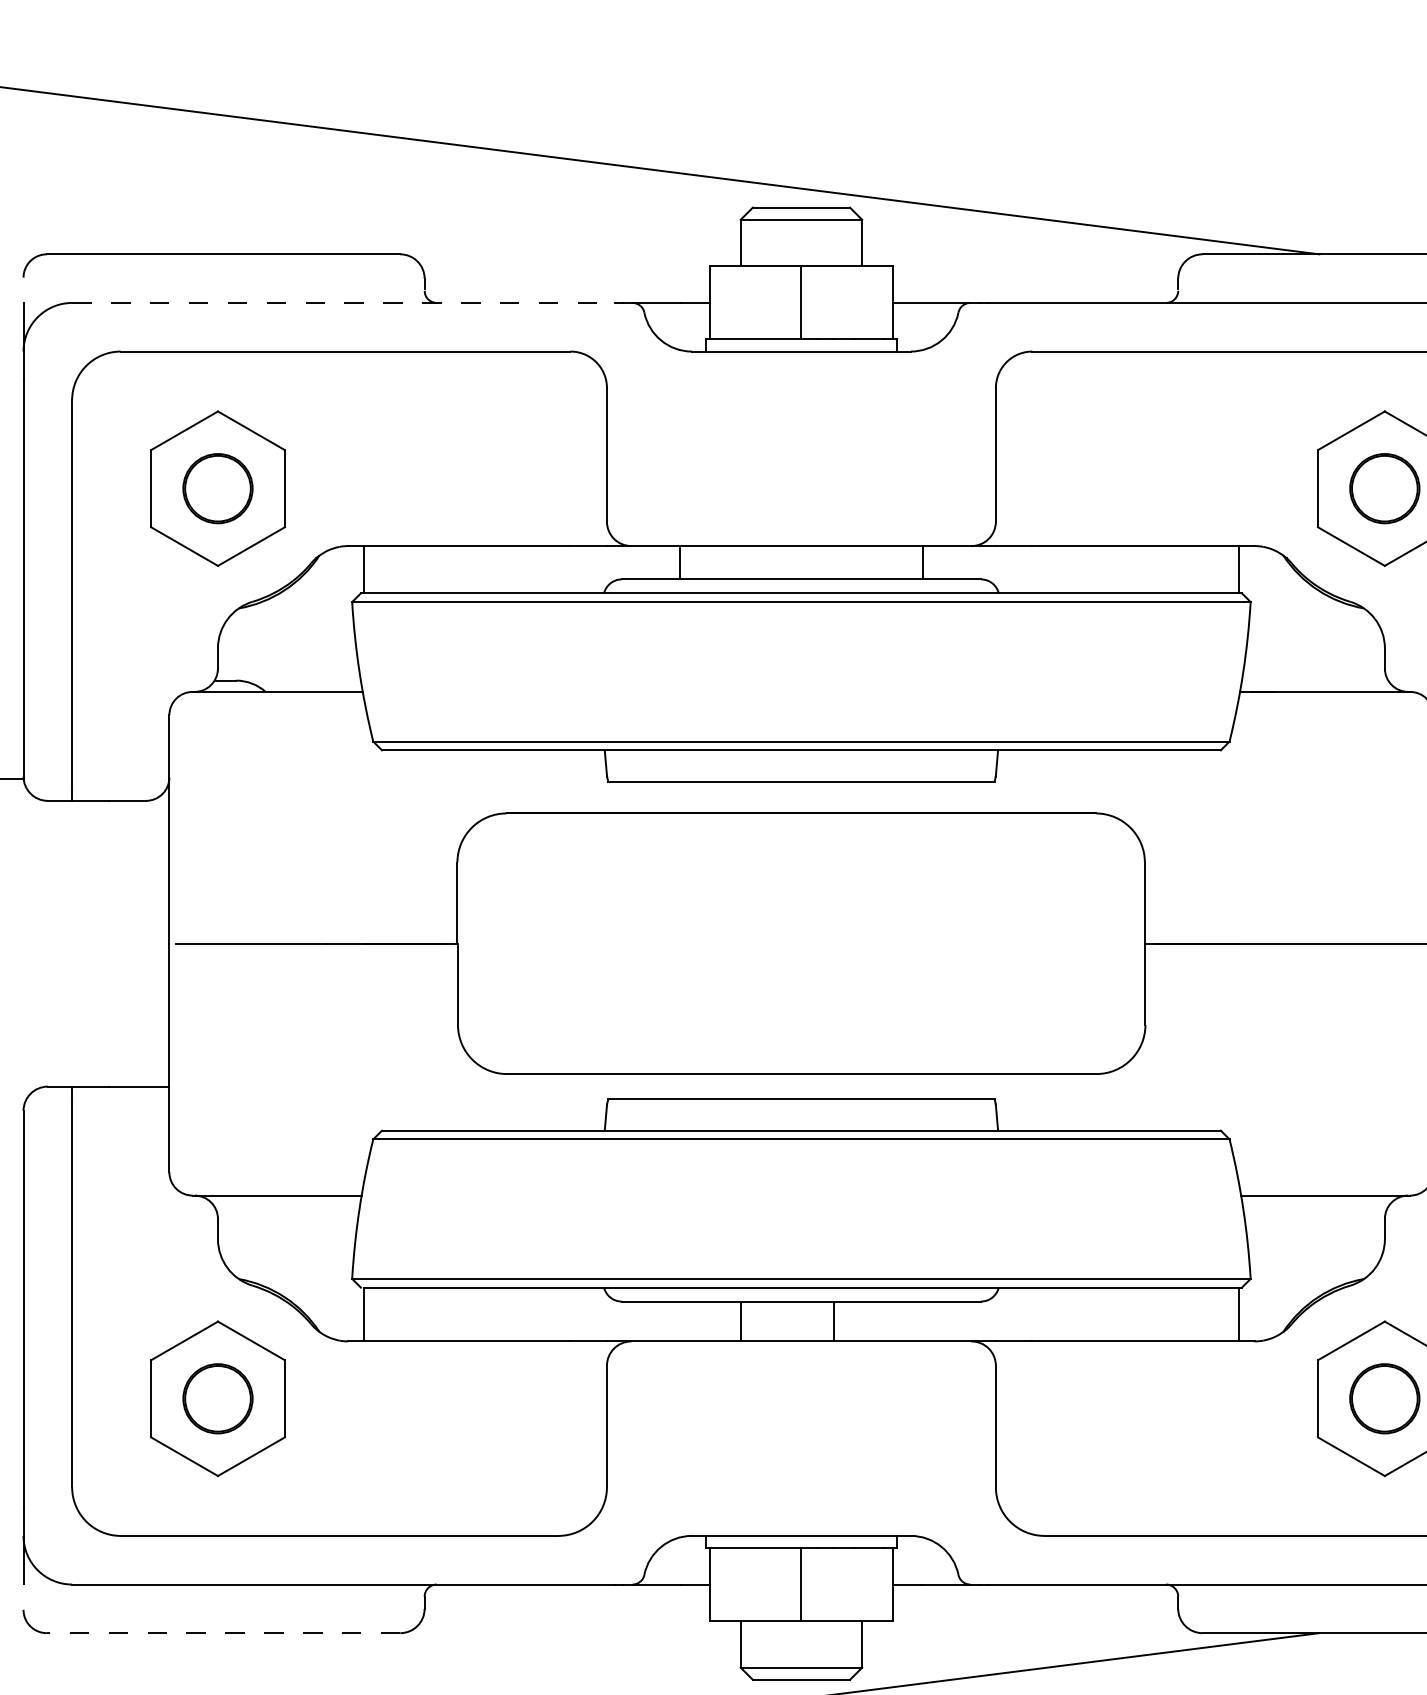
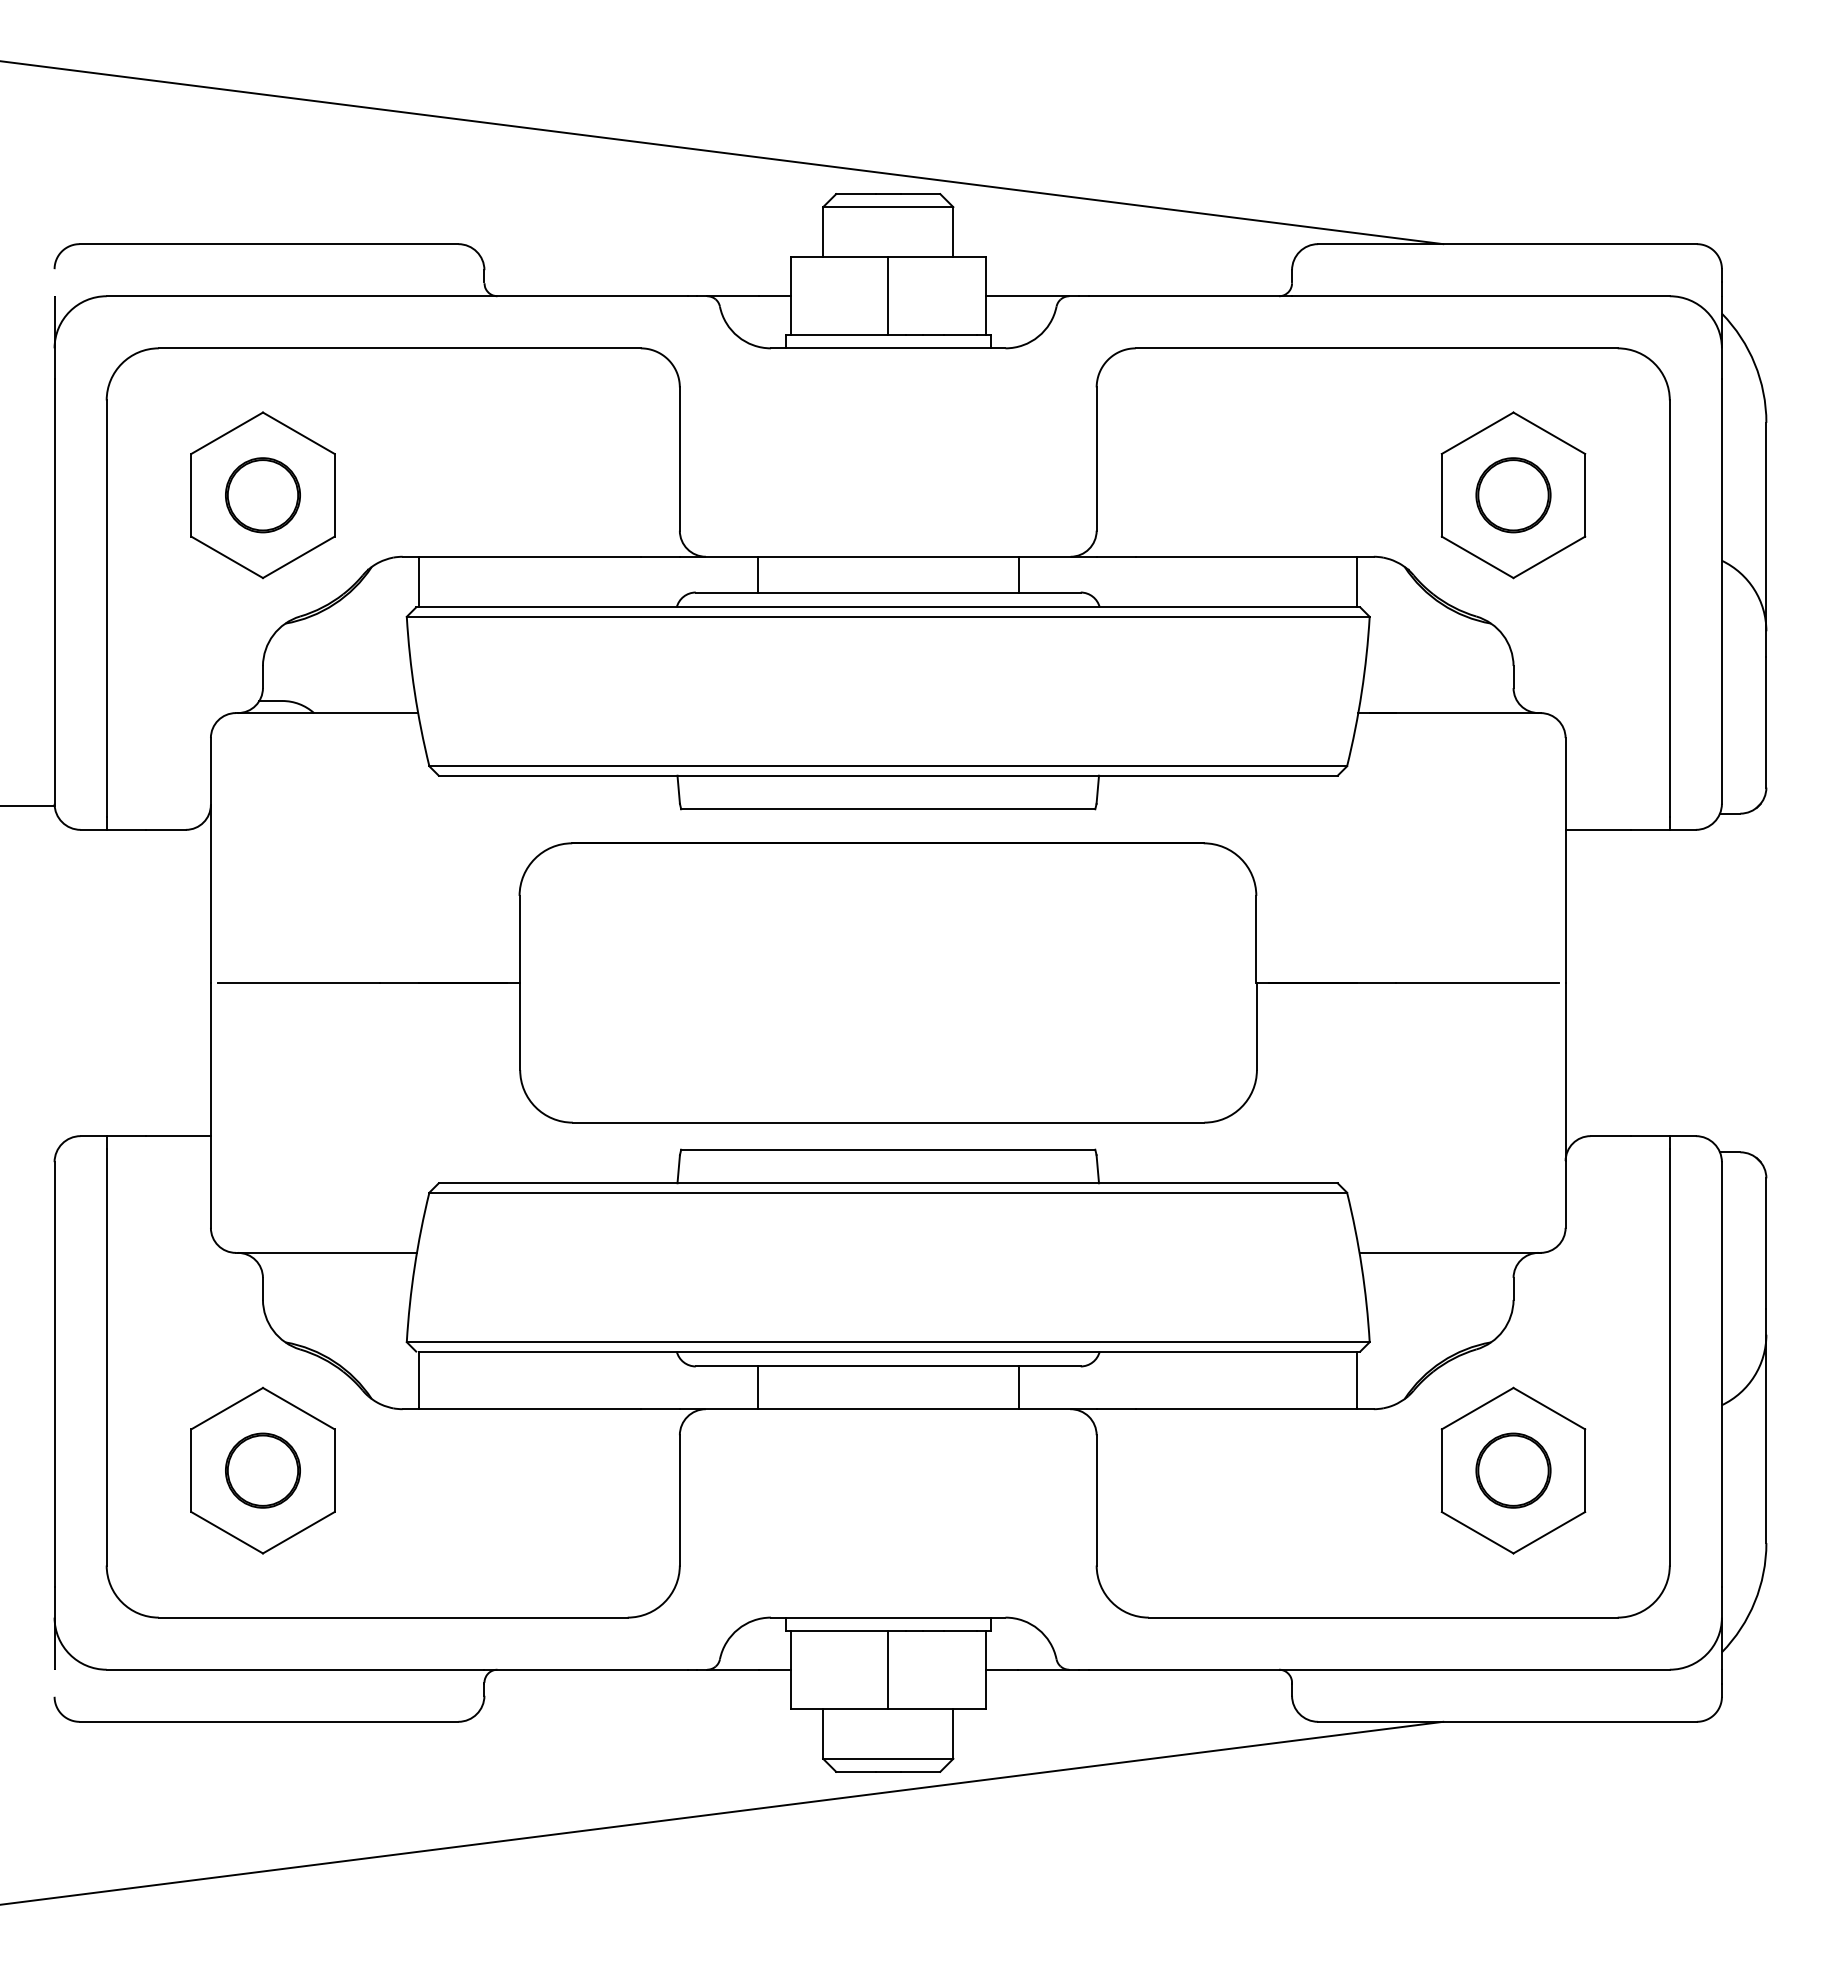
line: (343, 303) -> (397, 296), dashed -> solid
line: (741, 1321) -> (757, 1387), moved
line: (834, 1321) -> (1018, 1387), moved
line: (223, 1632) -> (268, 1721), dashed -> solid

